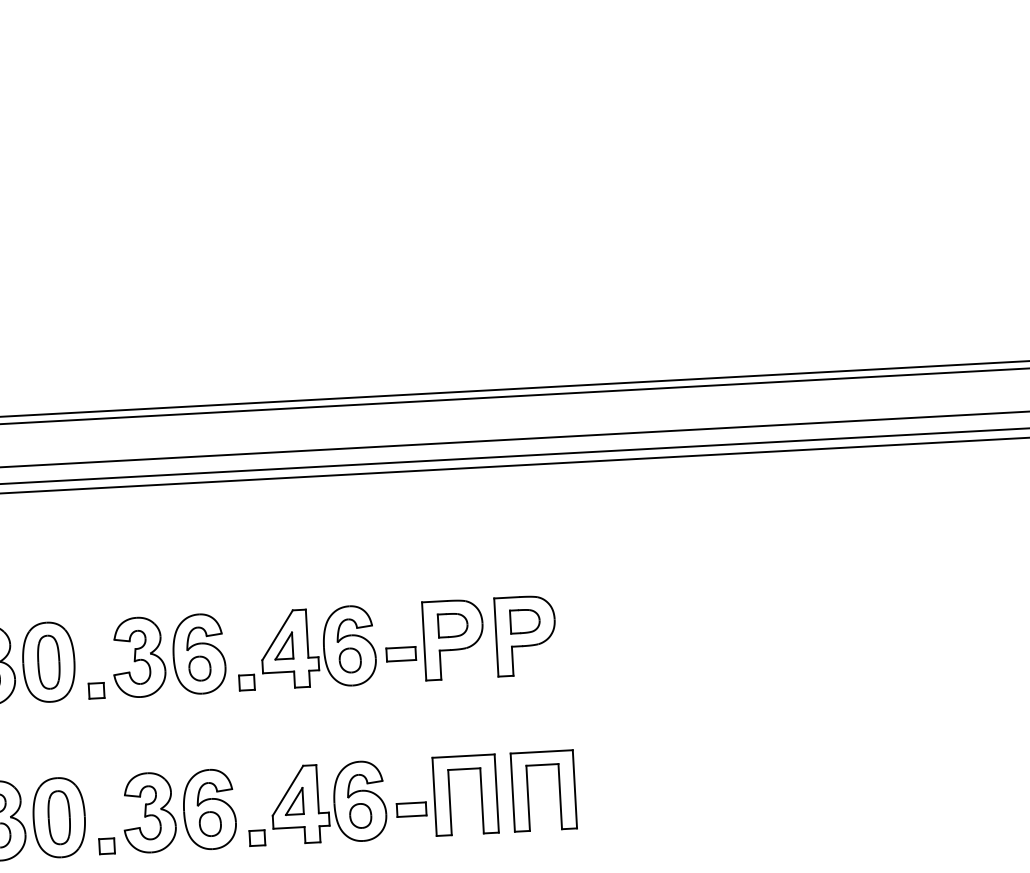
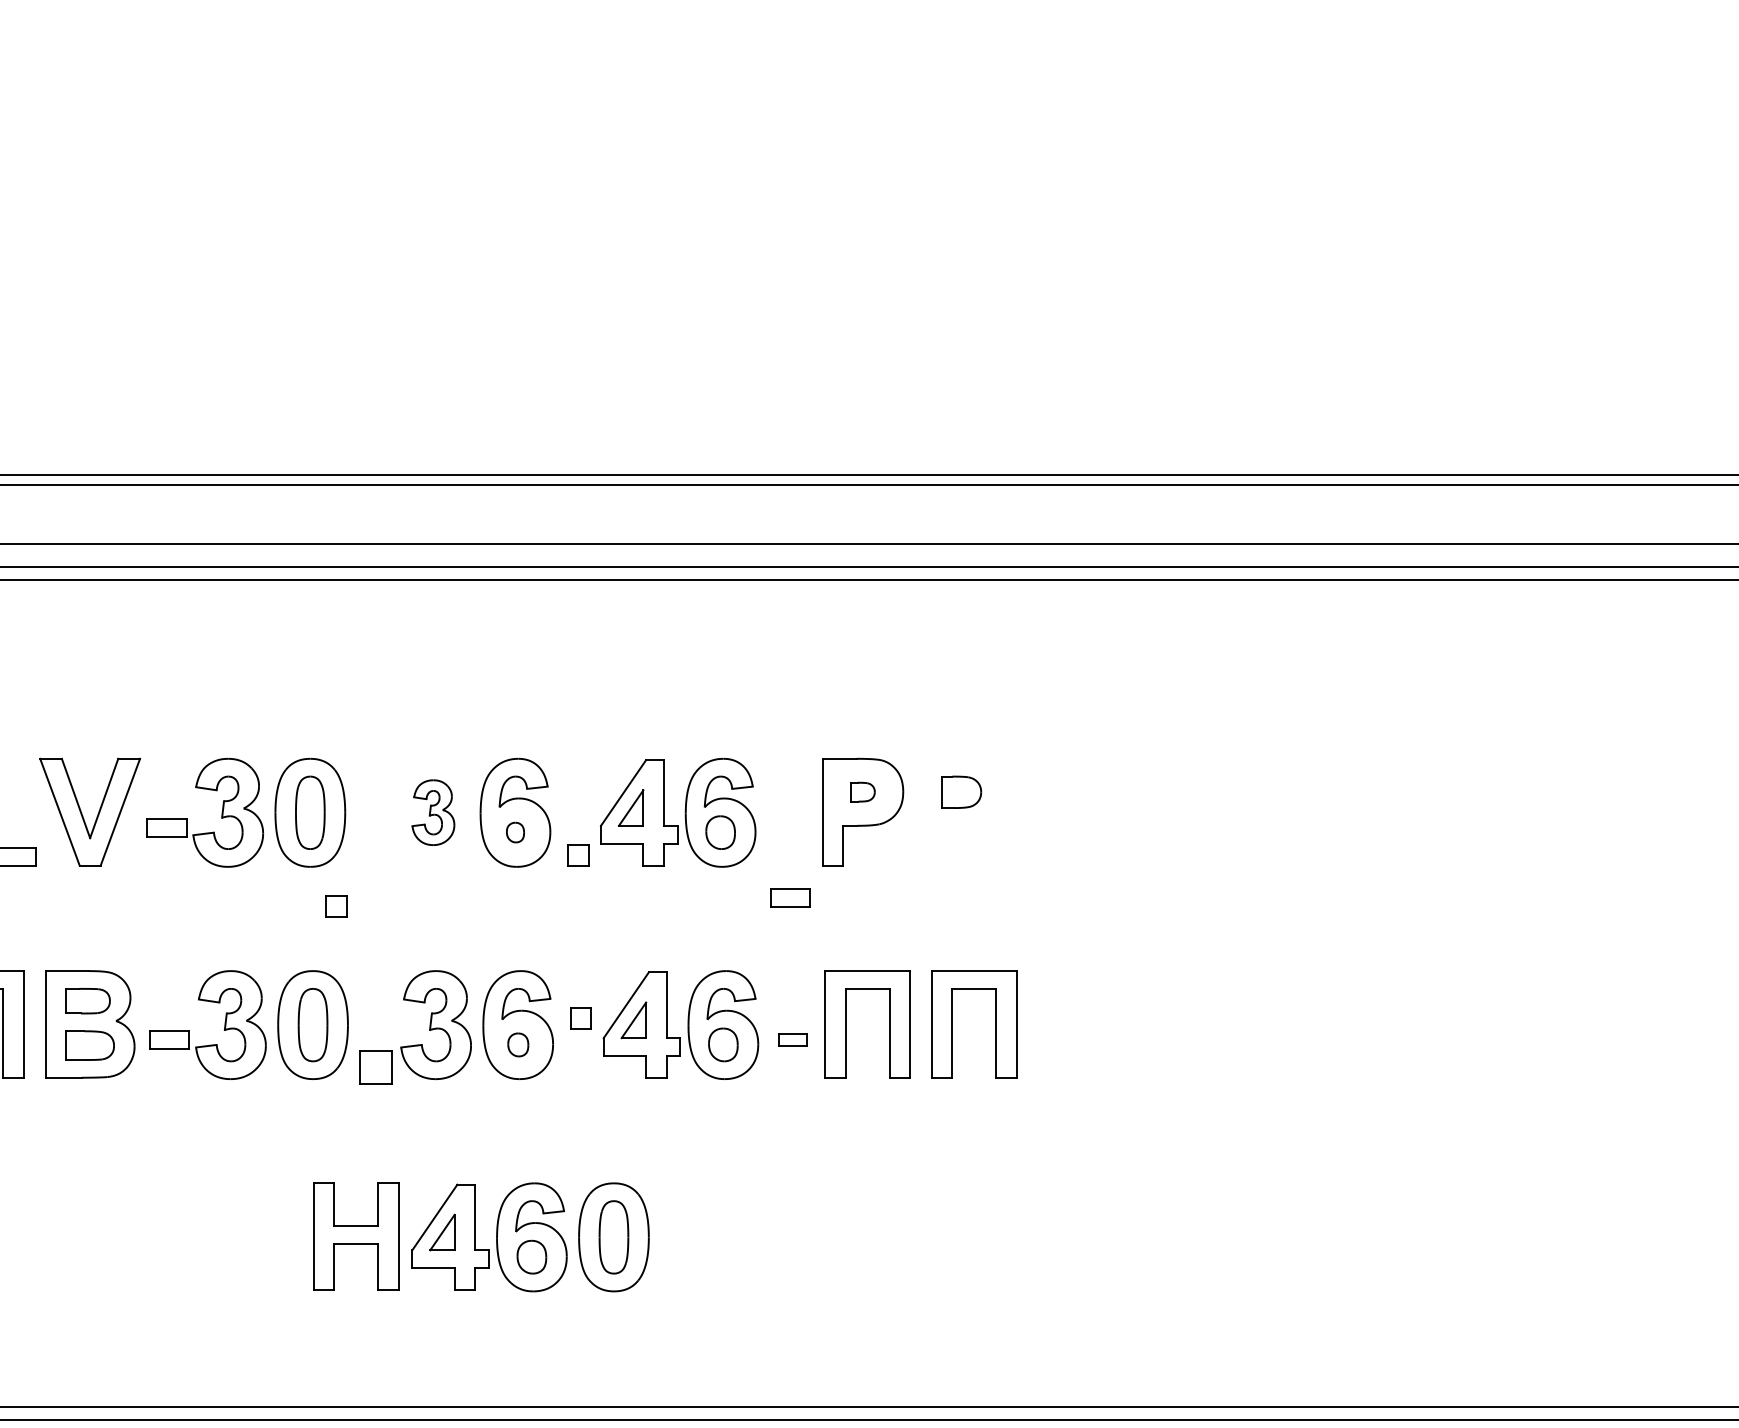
part: (452, 624) -> (862, 791), size x0.6
part: (525, 635) -> (961, 811), removed
part: (401, 653) -> (790, 897), moved
part: (139, 657) -> (433, 812), size x0.6
part: (199, 668) -> (515, 832), size x0.6
part: (96, 691) -> (336, 906), moved
part: (411, 809) -> (792, 1039), size x0.7
part: (210, 823) -> (518, 1044), size x0.7
part: (256, 838) -> (580, 1018), moved
part: (106, 846) -> (375, 1067), size x1.6

